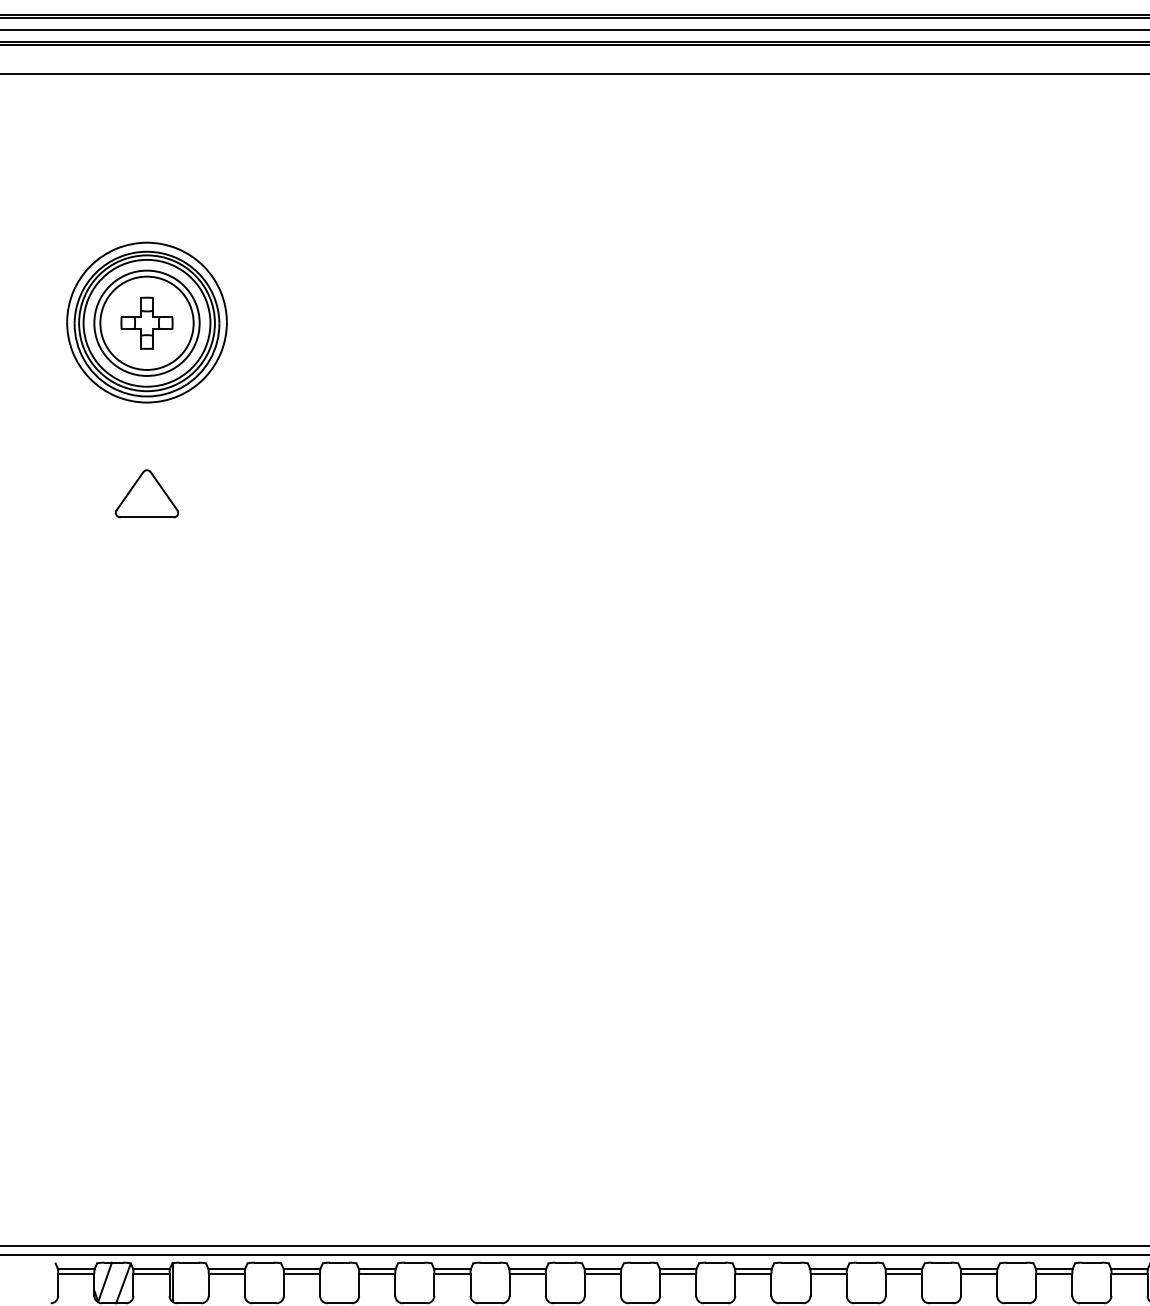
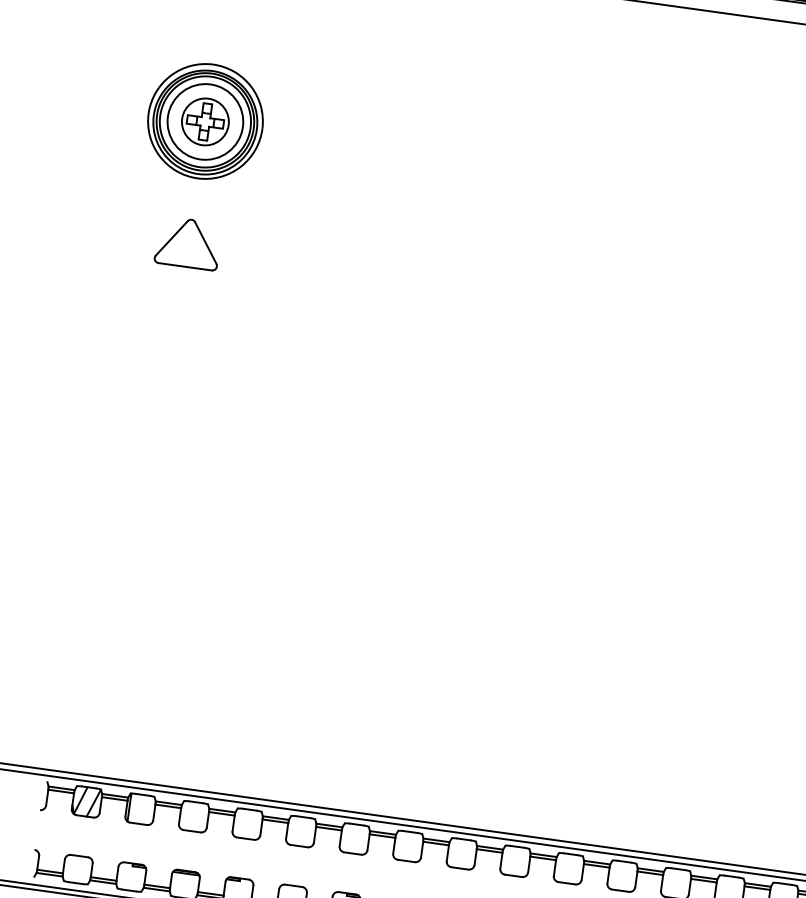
circle: (146, 322) -> (205, 121), size x0.7
part: (147, 493) -> (188, 243), size x1.4

